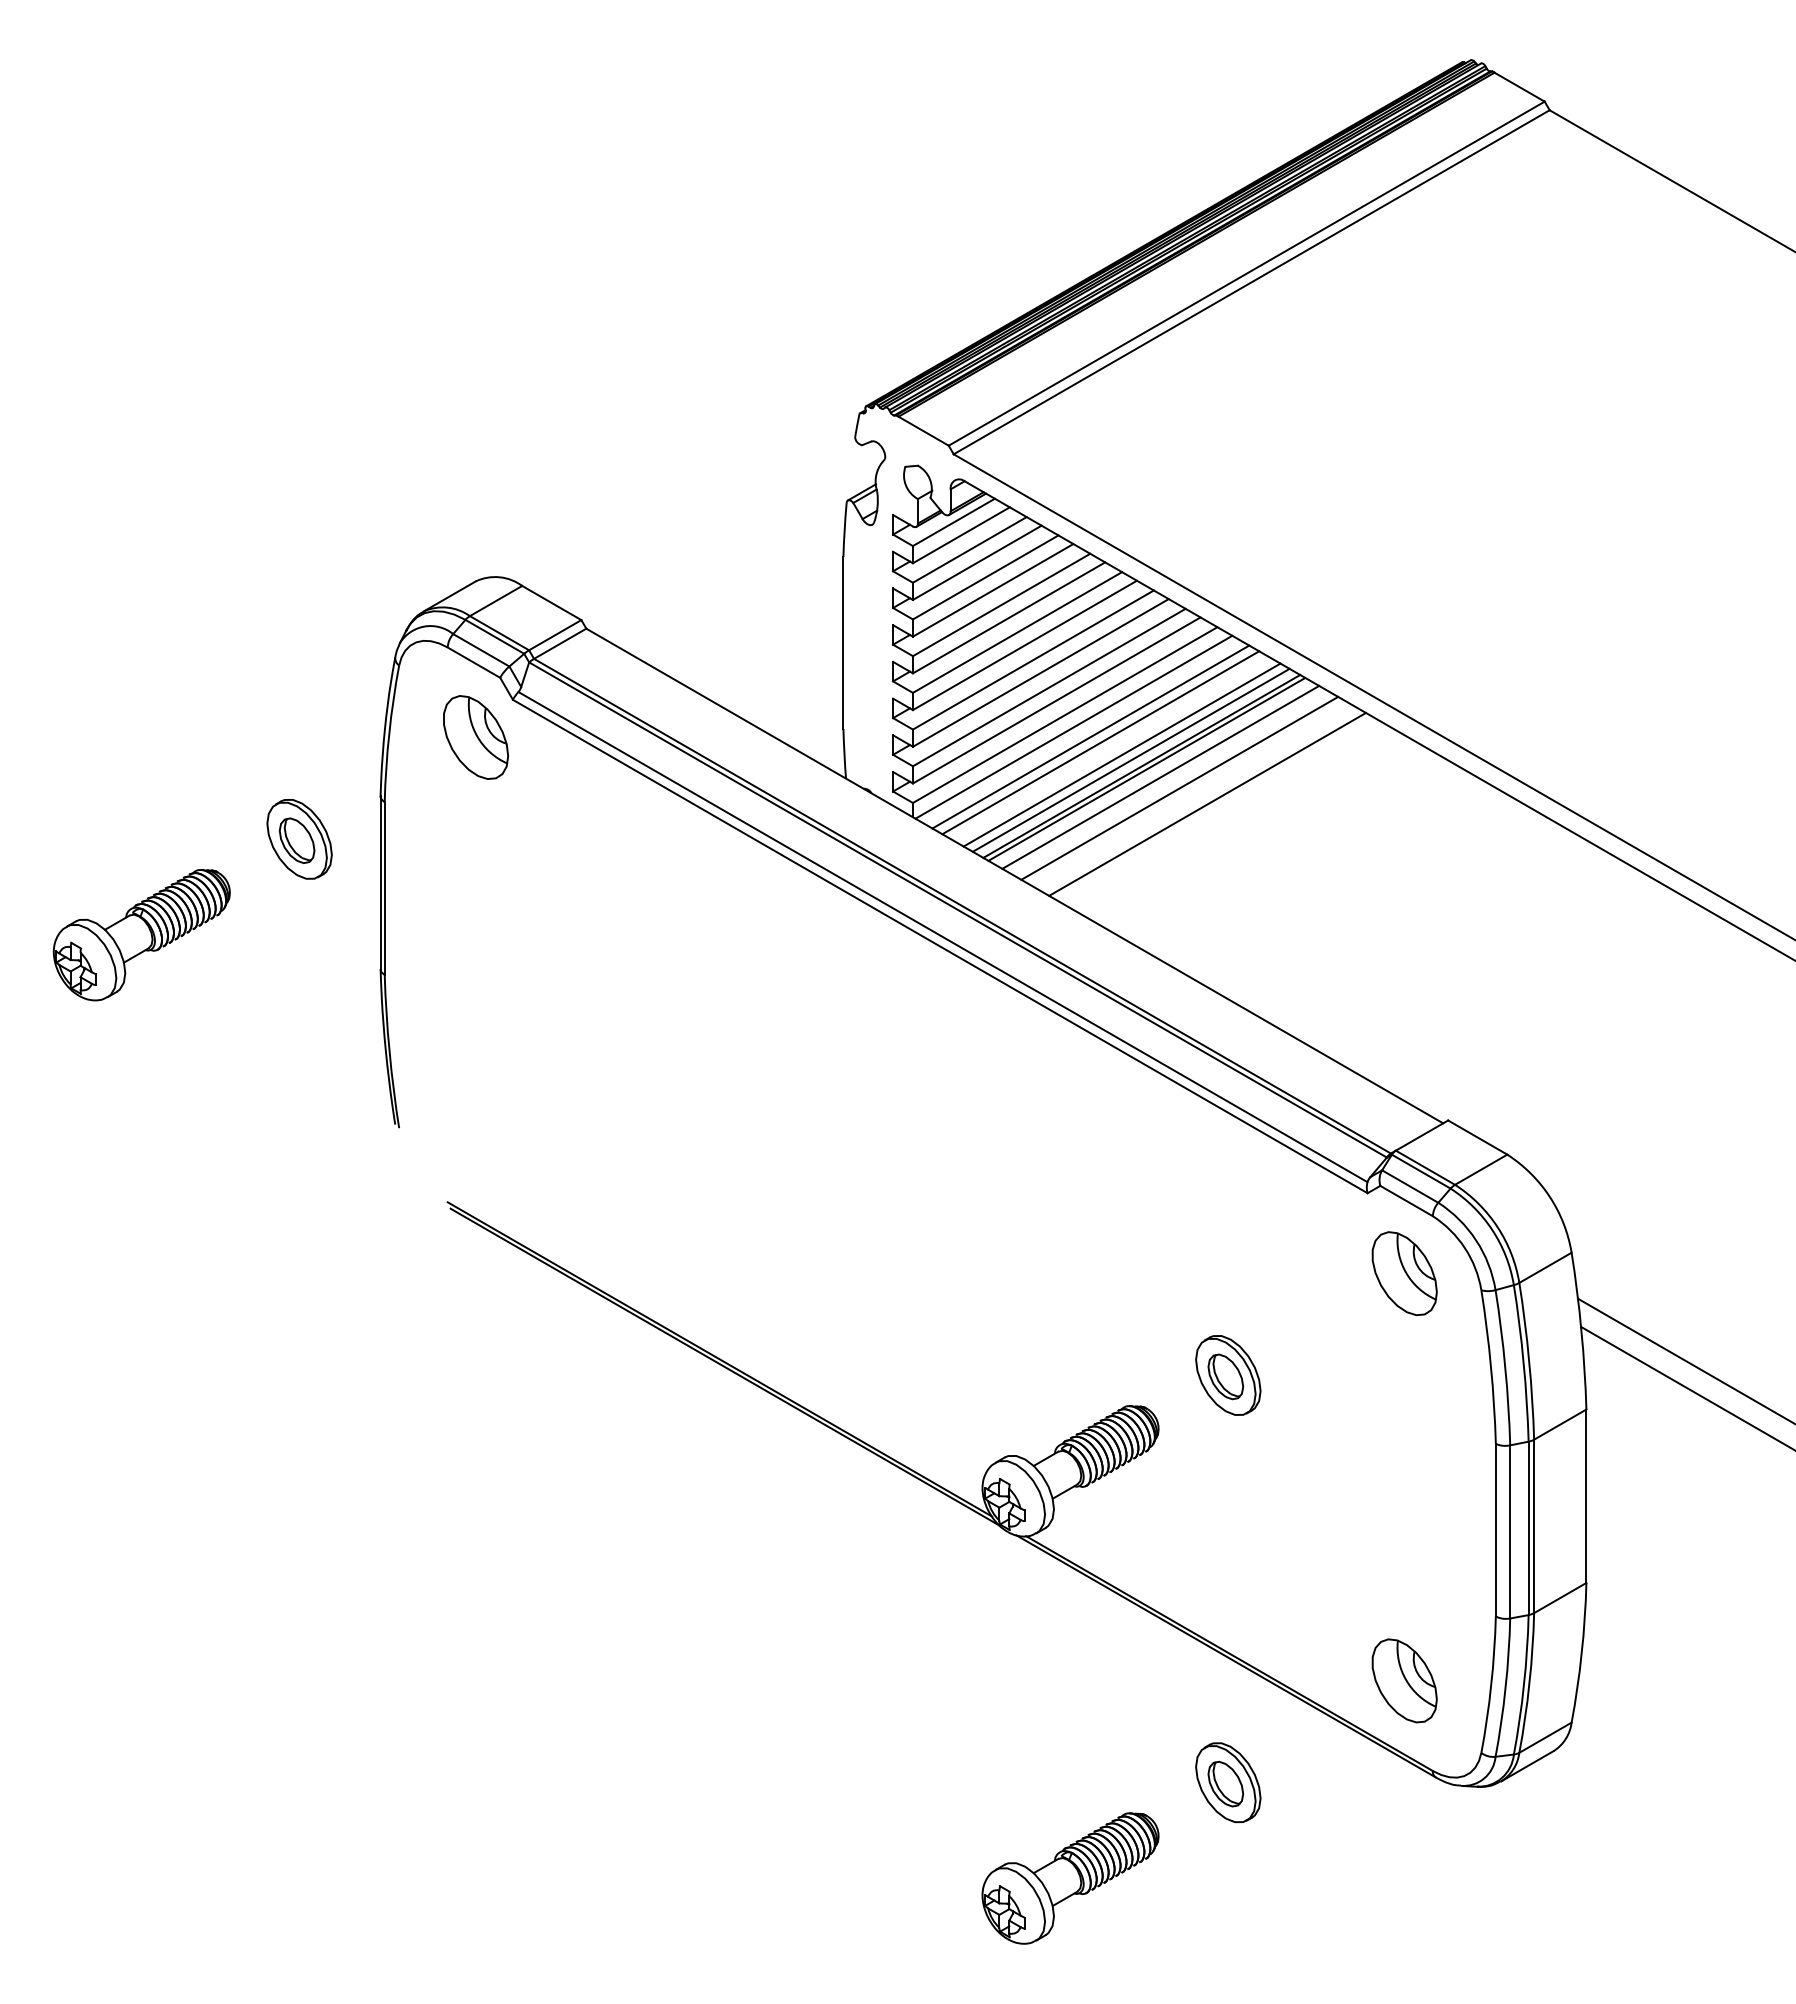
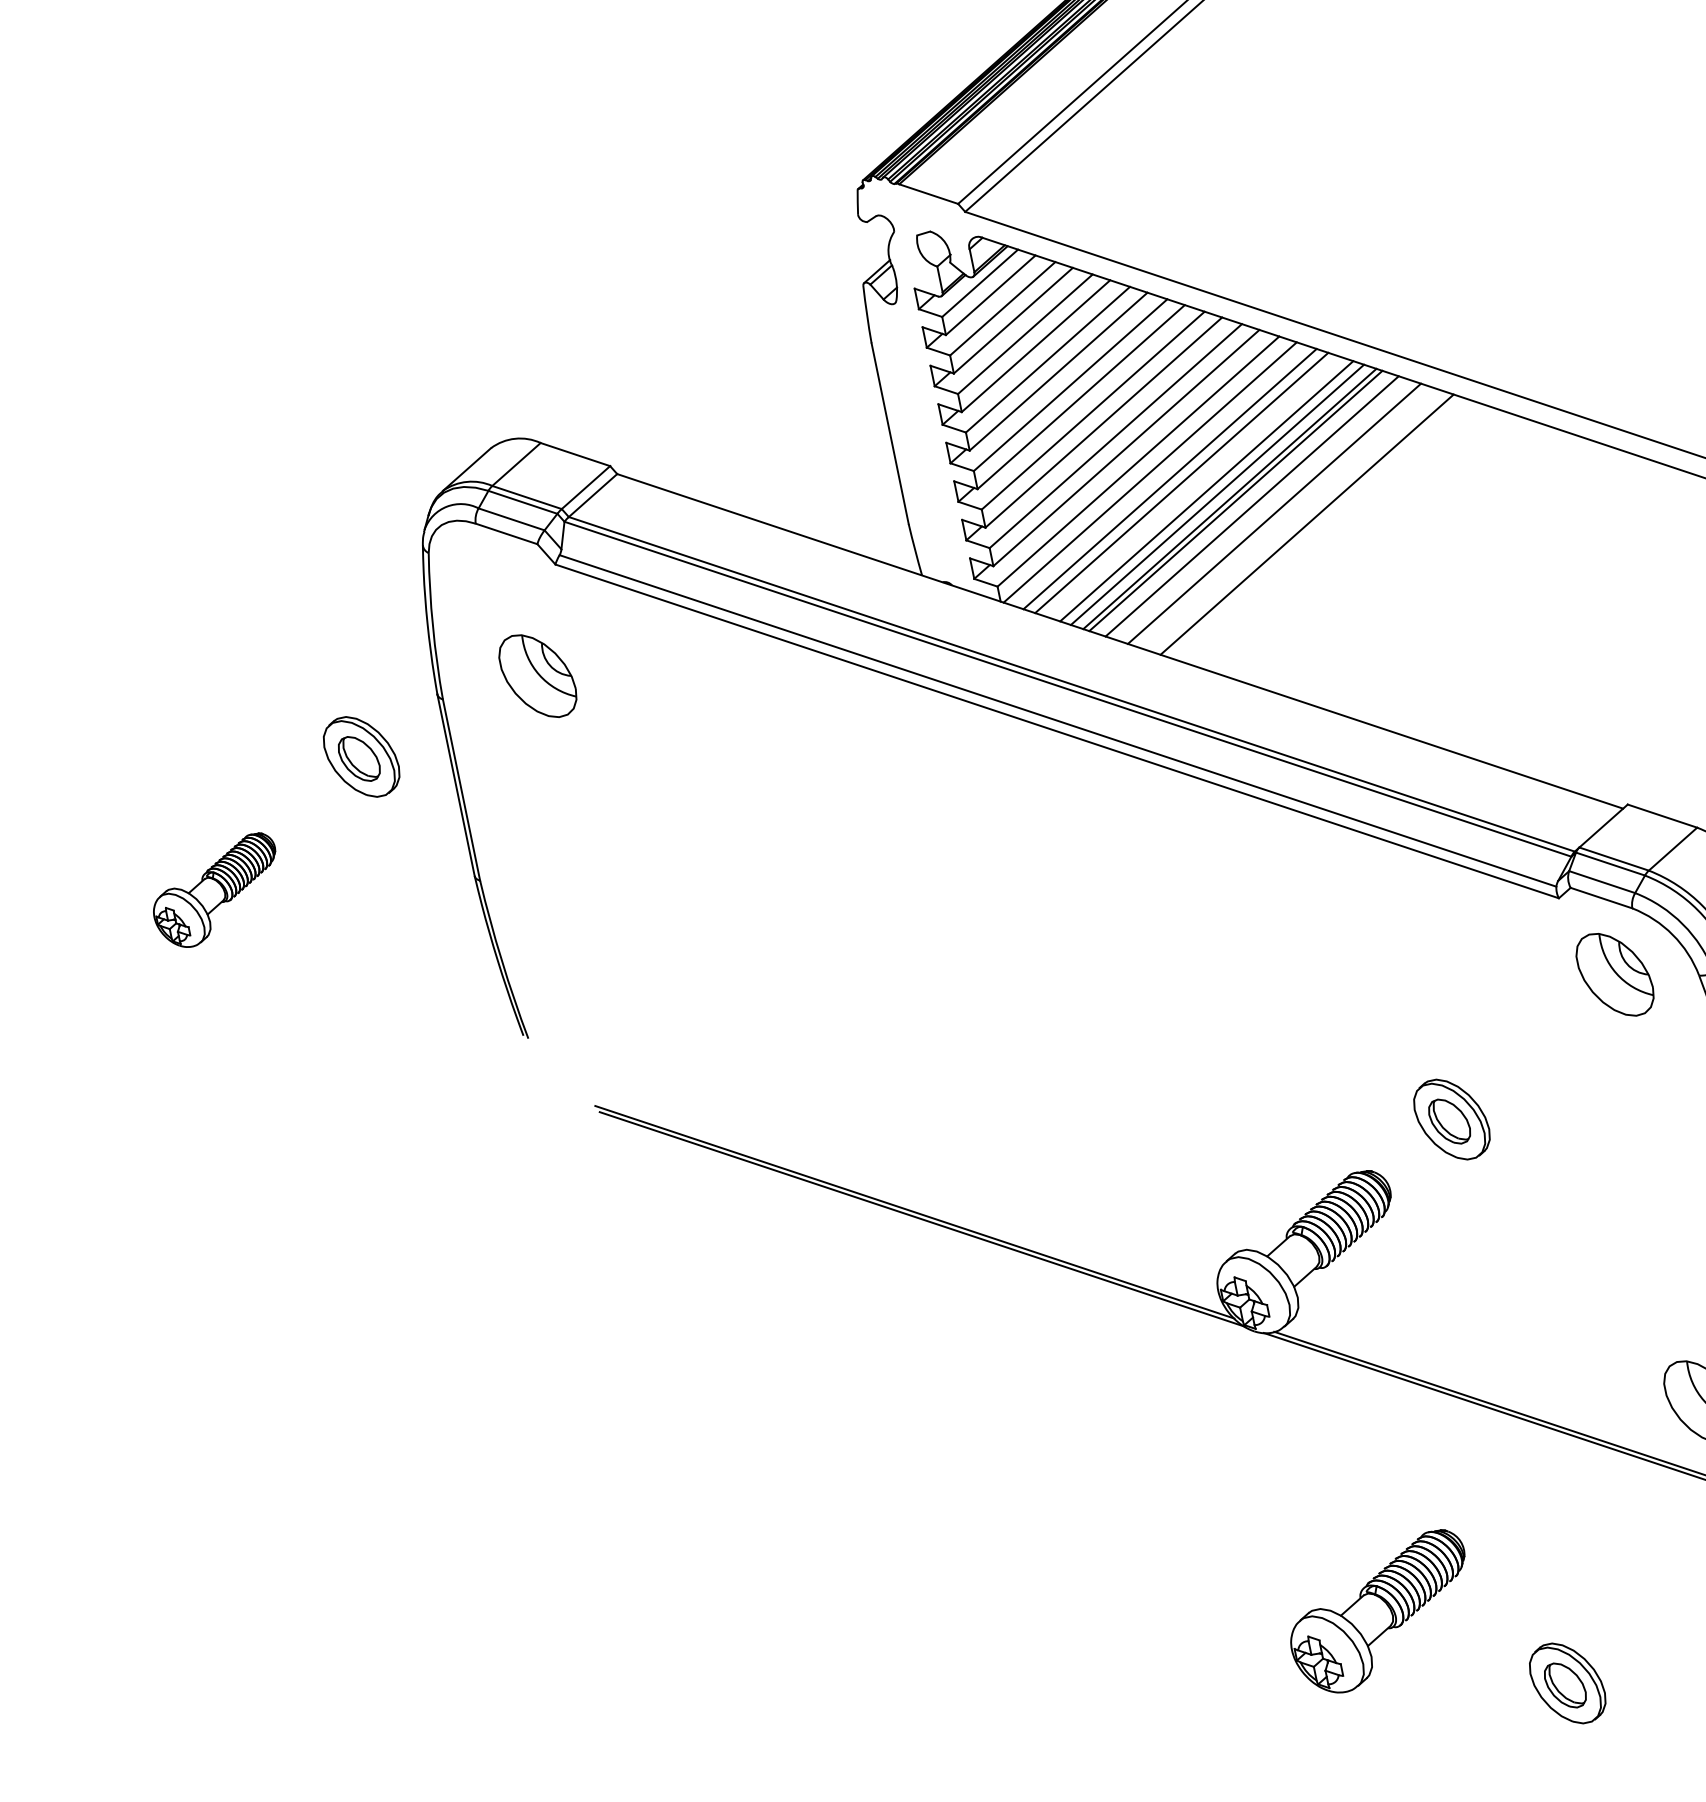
part: (475, 737) -> (537, 676), moved
part: (141, 935) -> (216, 891), size x0.7
part: (1228, 1782) -> (1567, 1683), moved
part: (1070, 1878) -> (1380, 1613), moved

